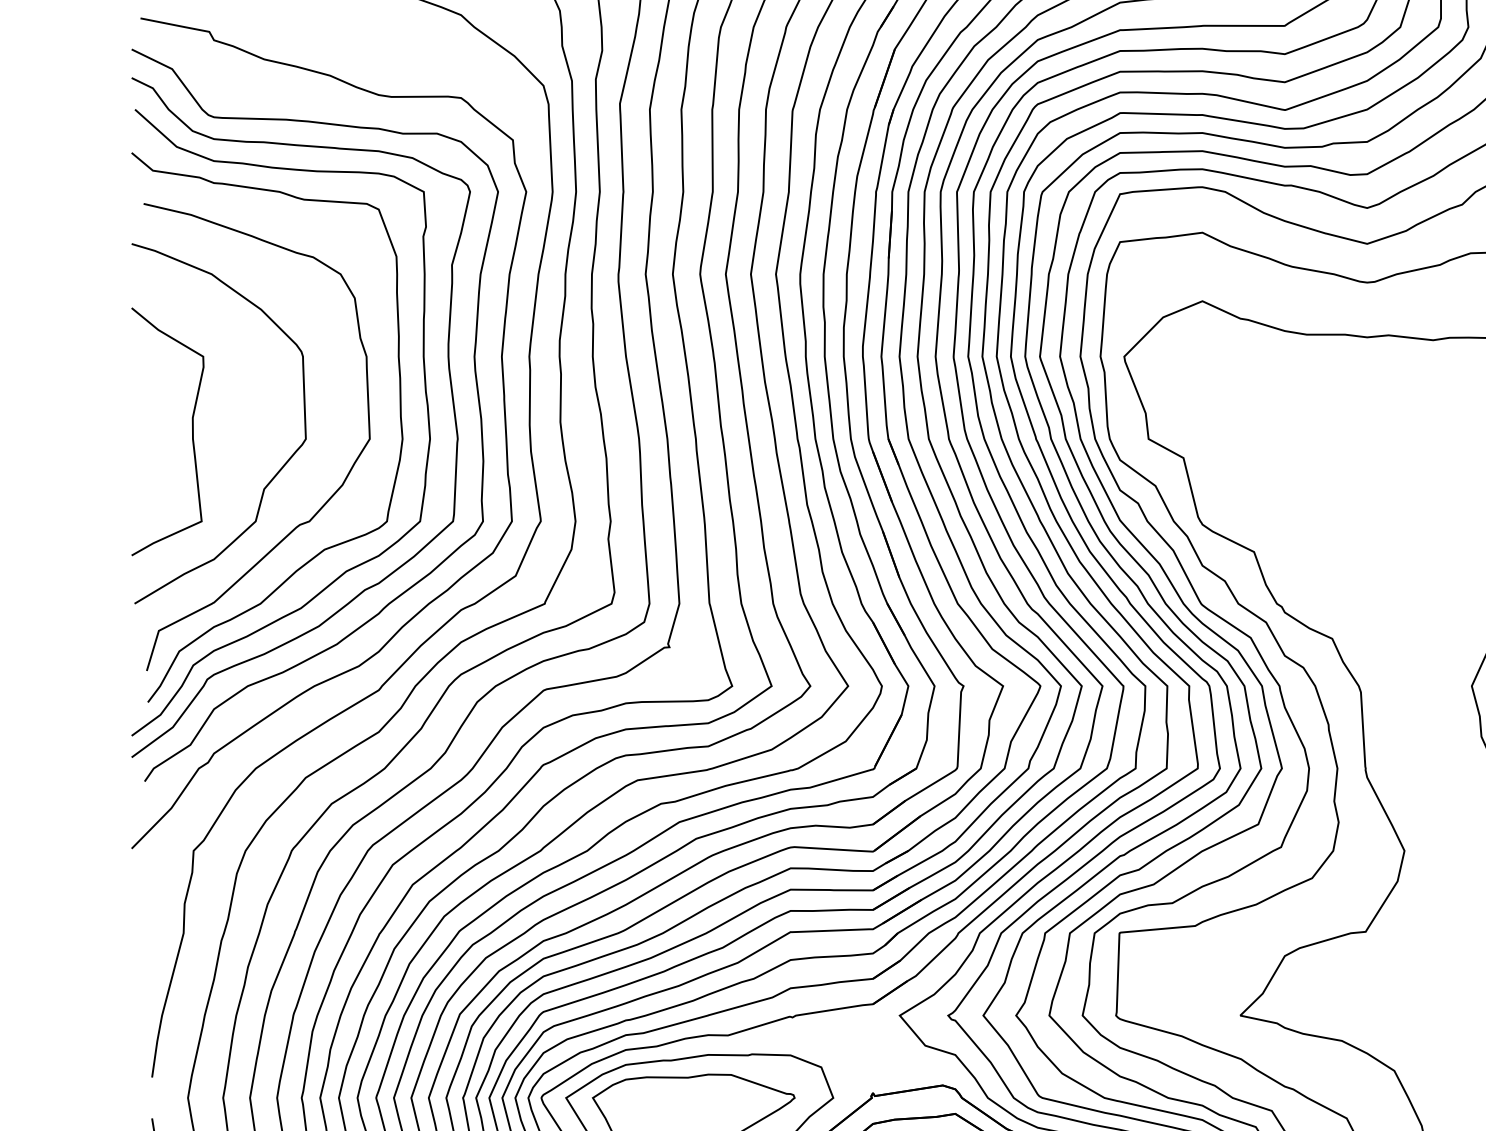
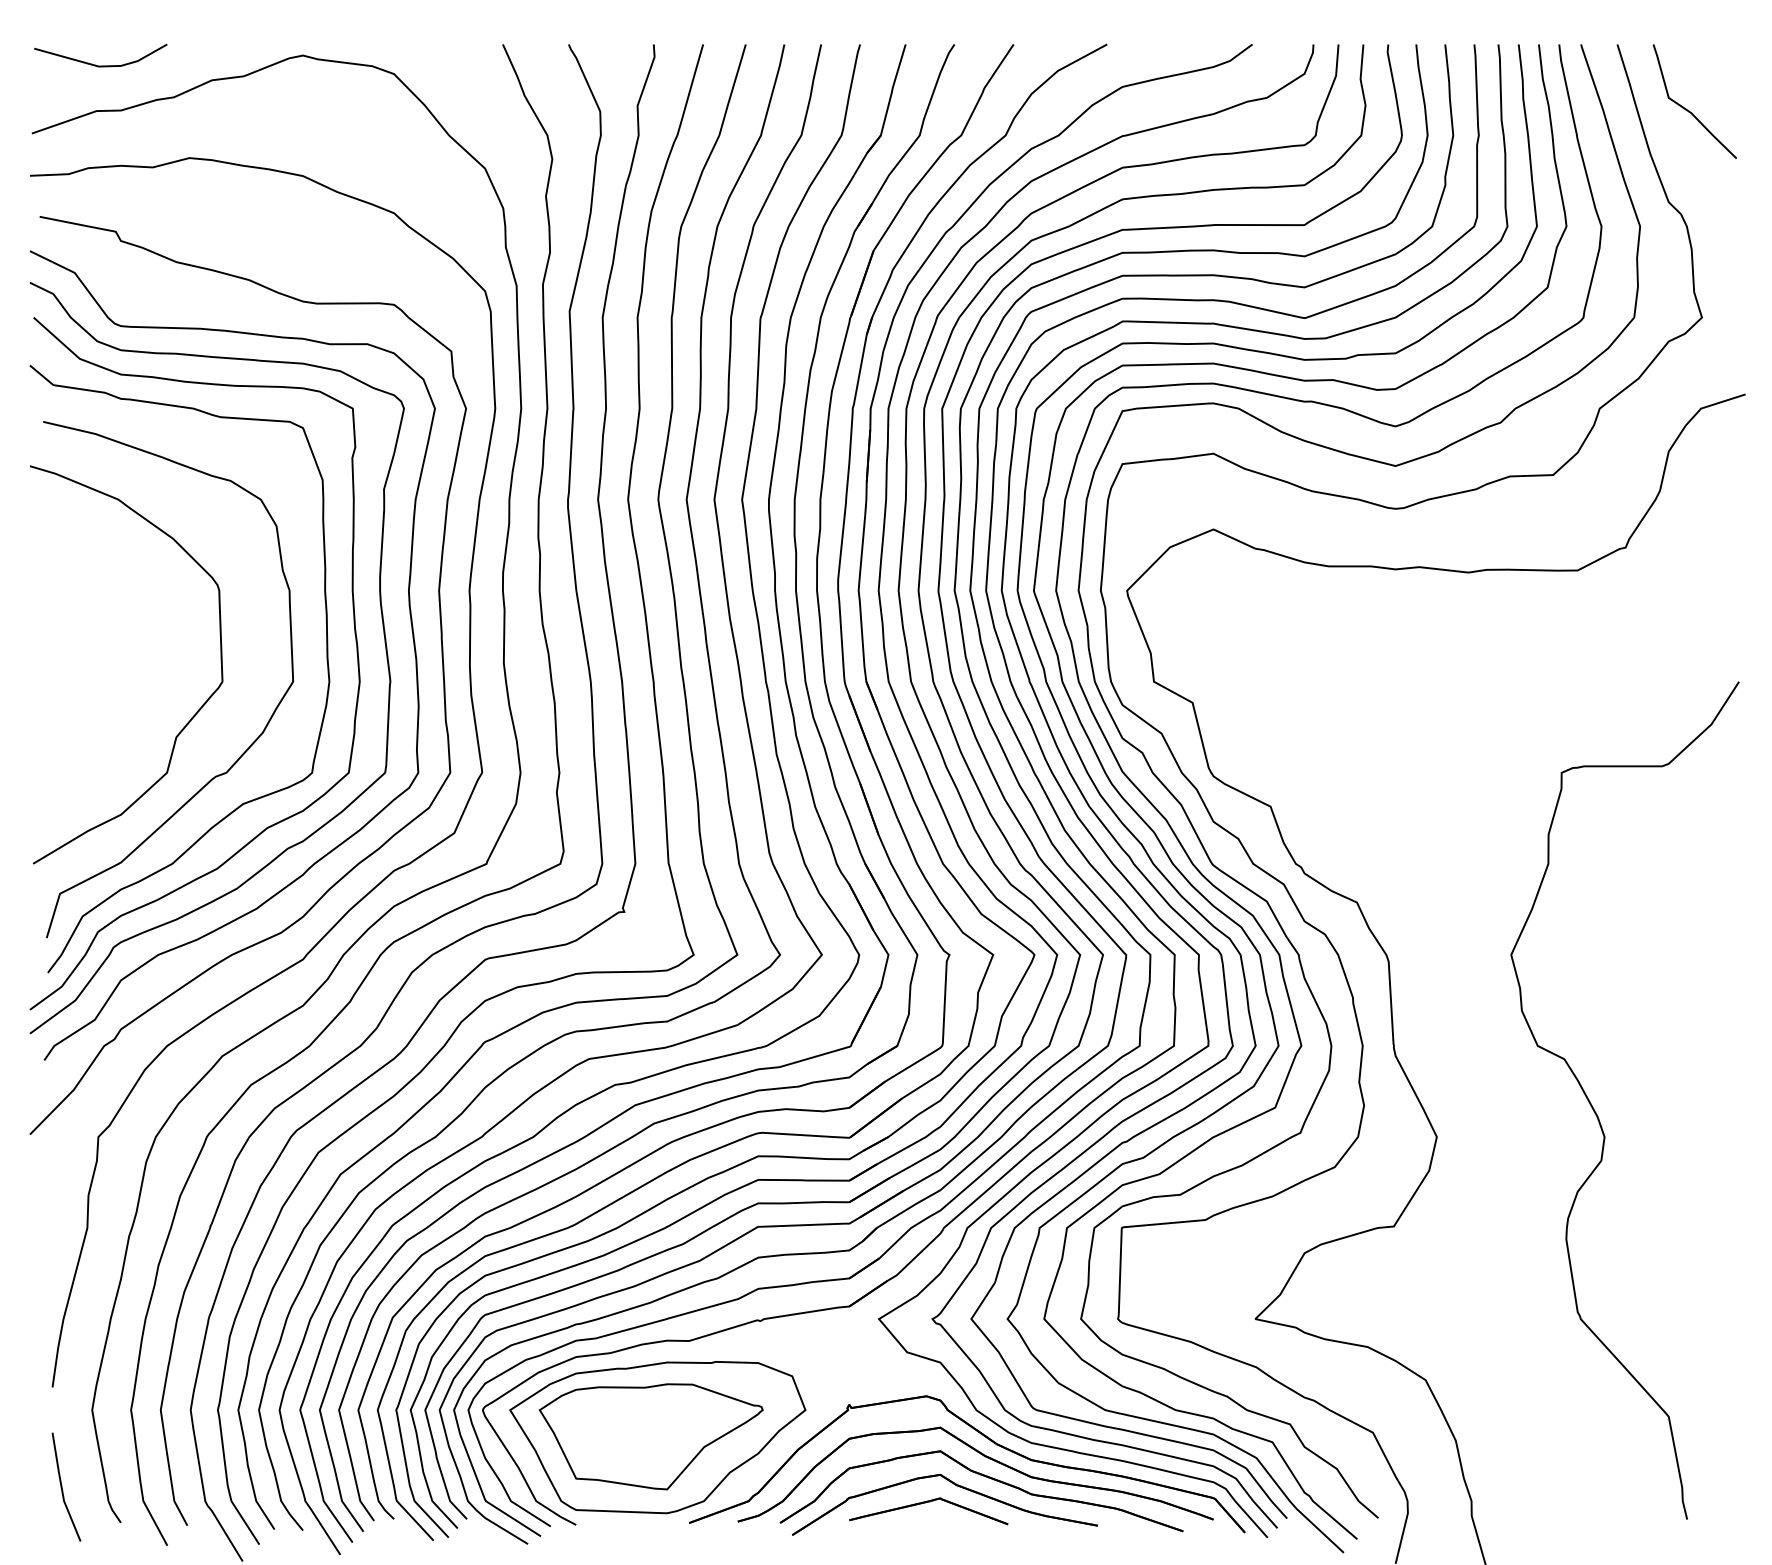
curve: (191, 431) -> (96, 673), removed

